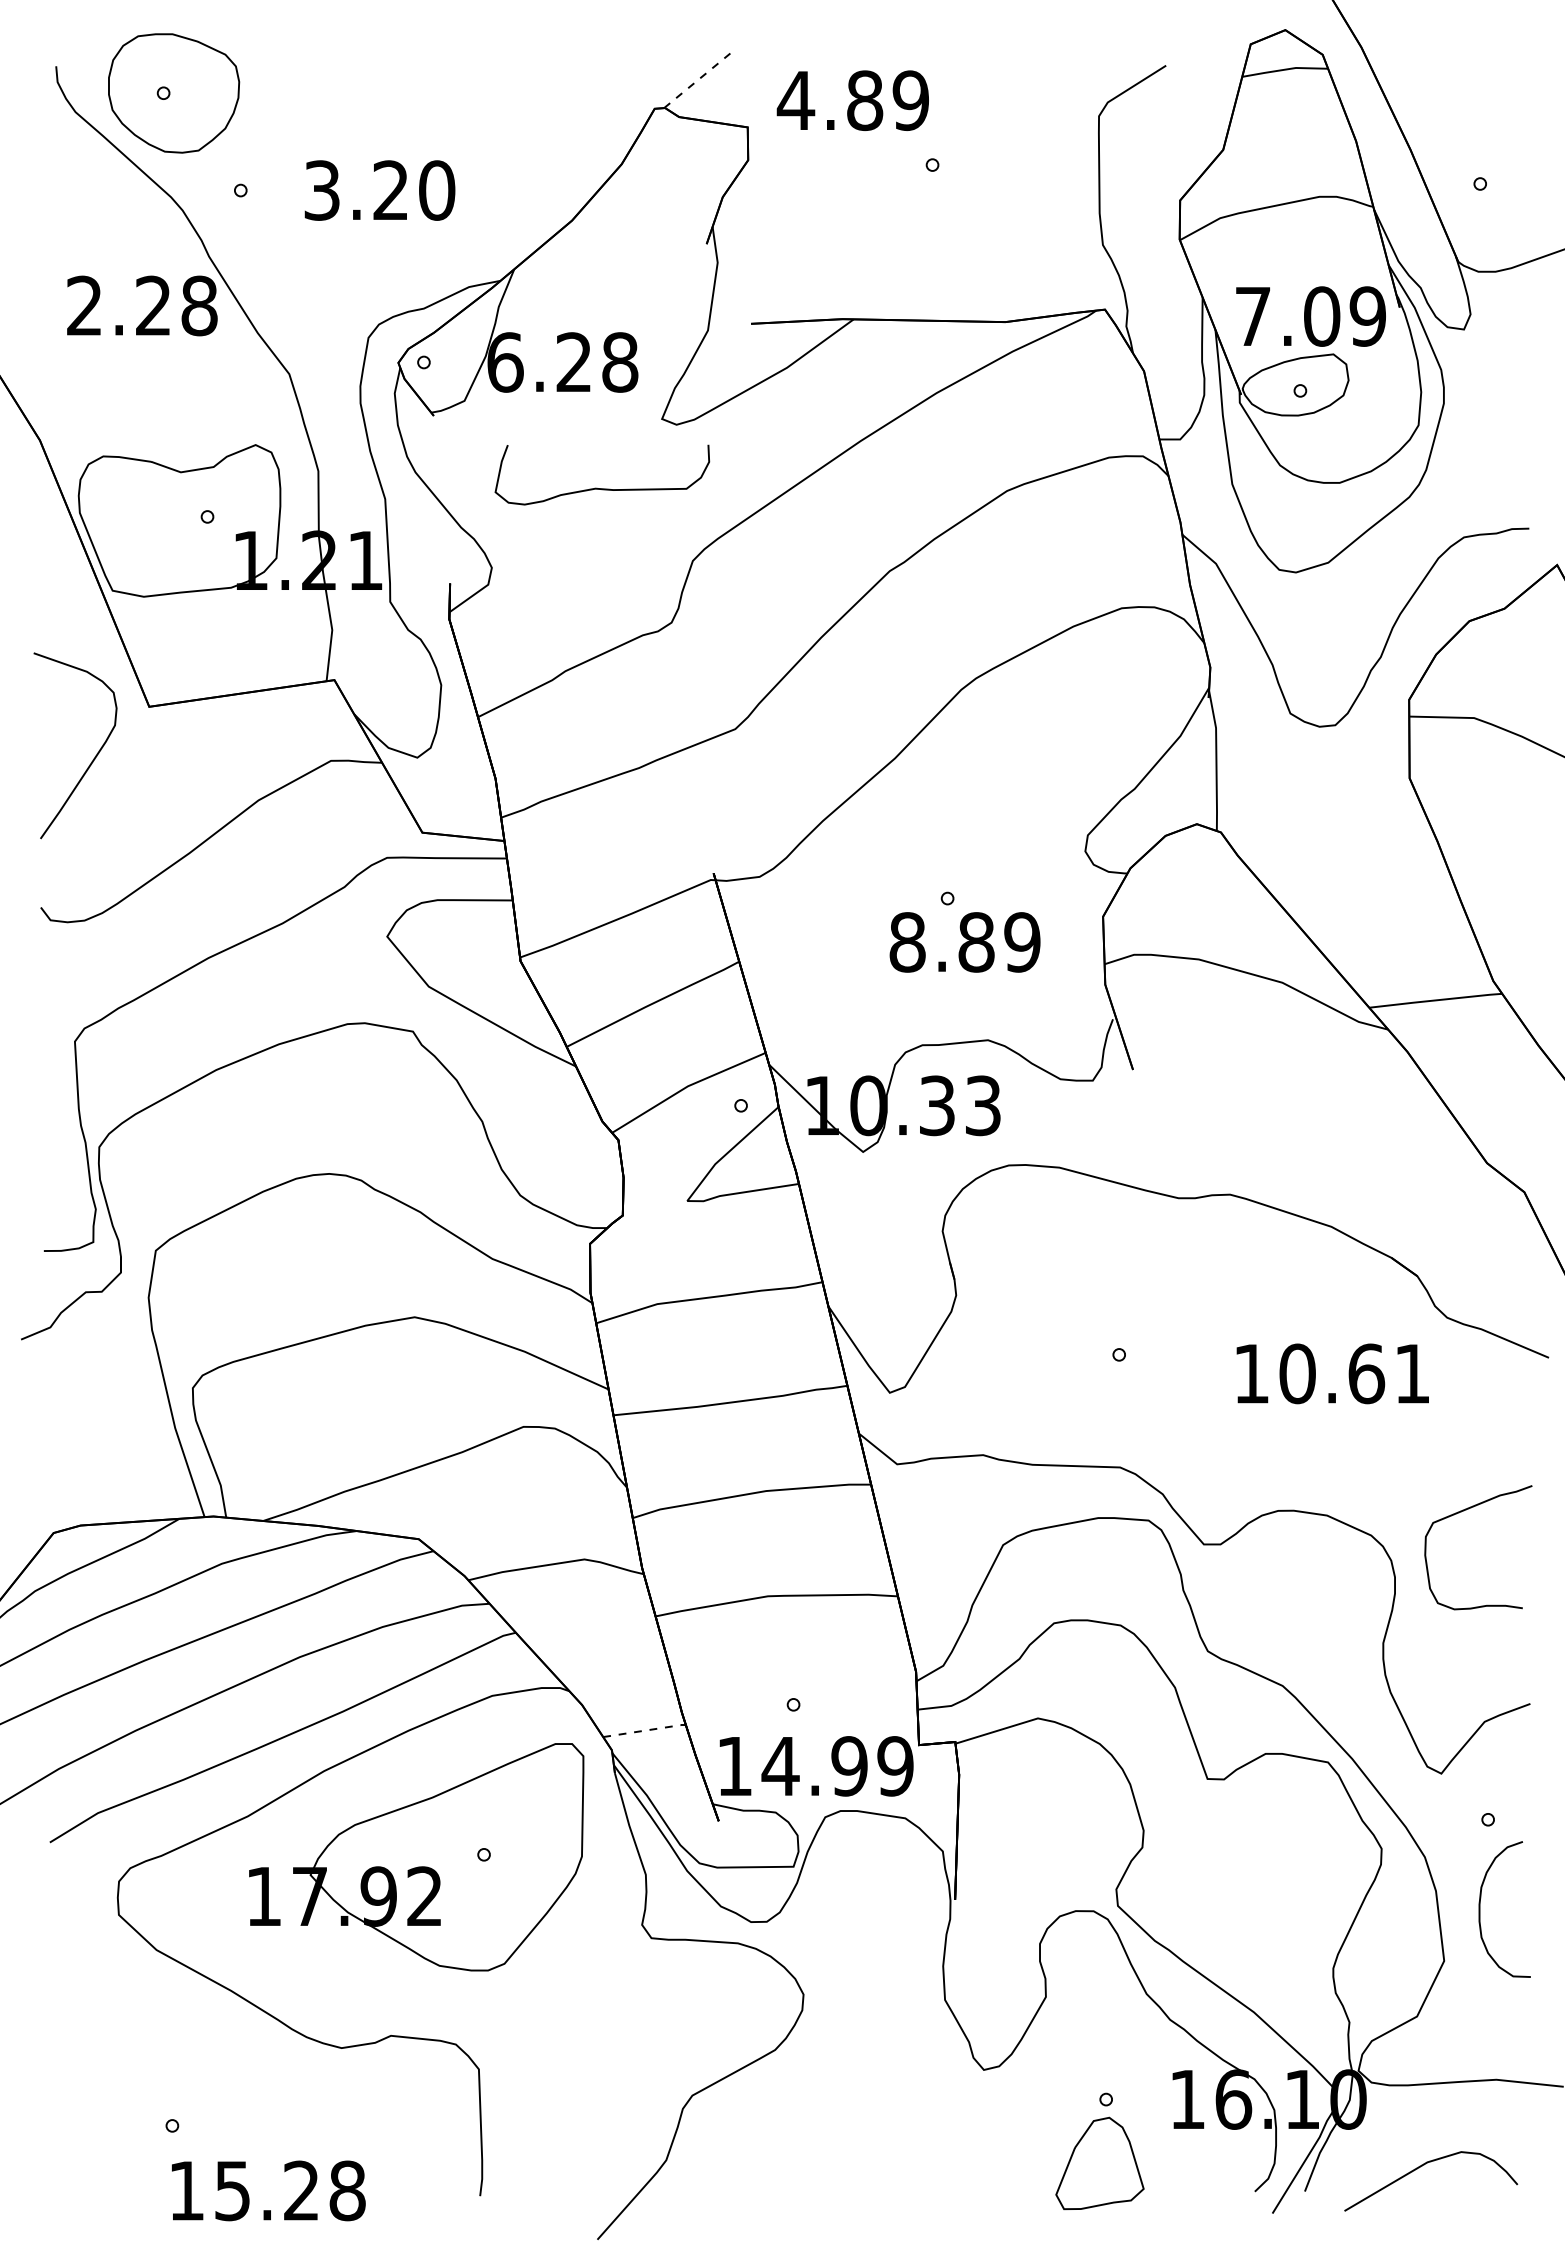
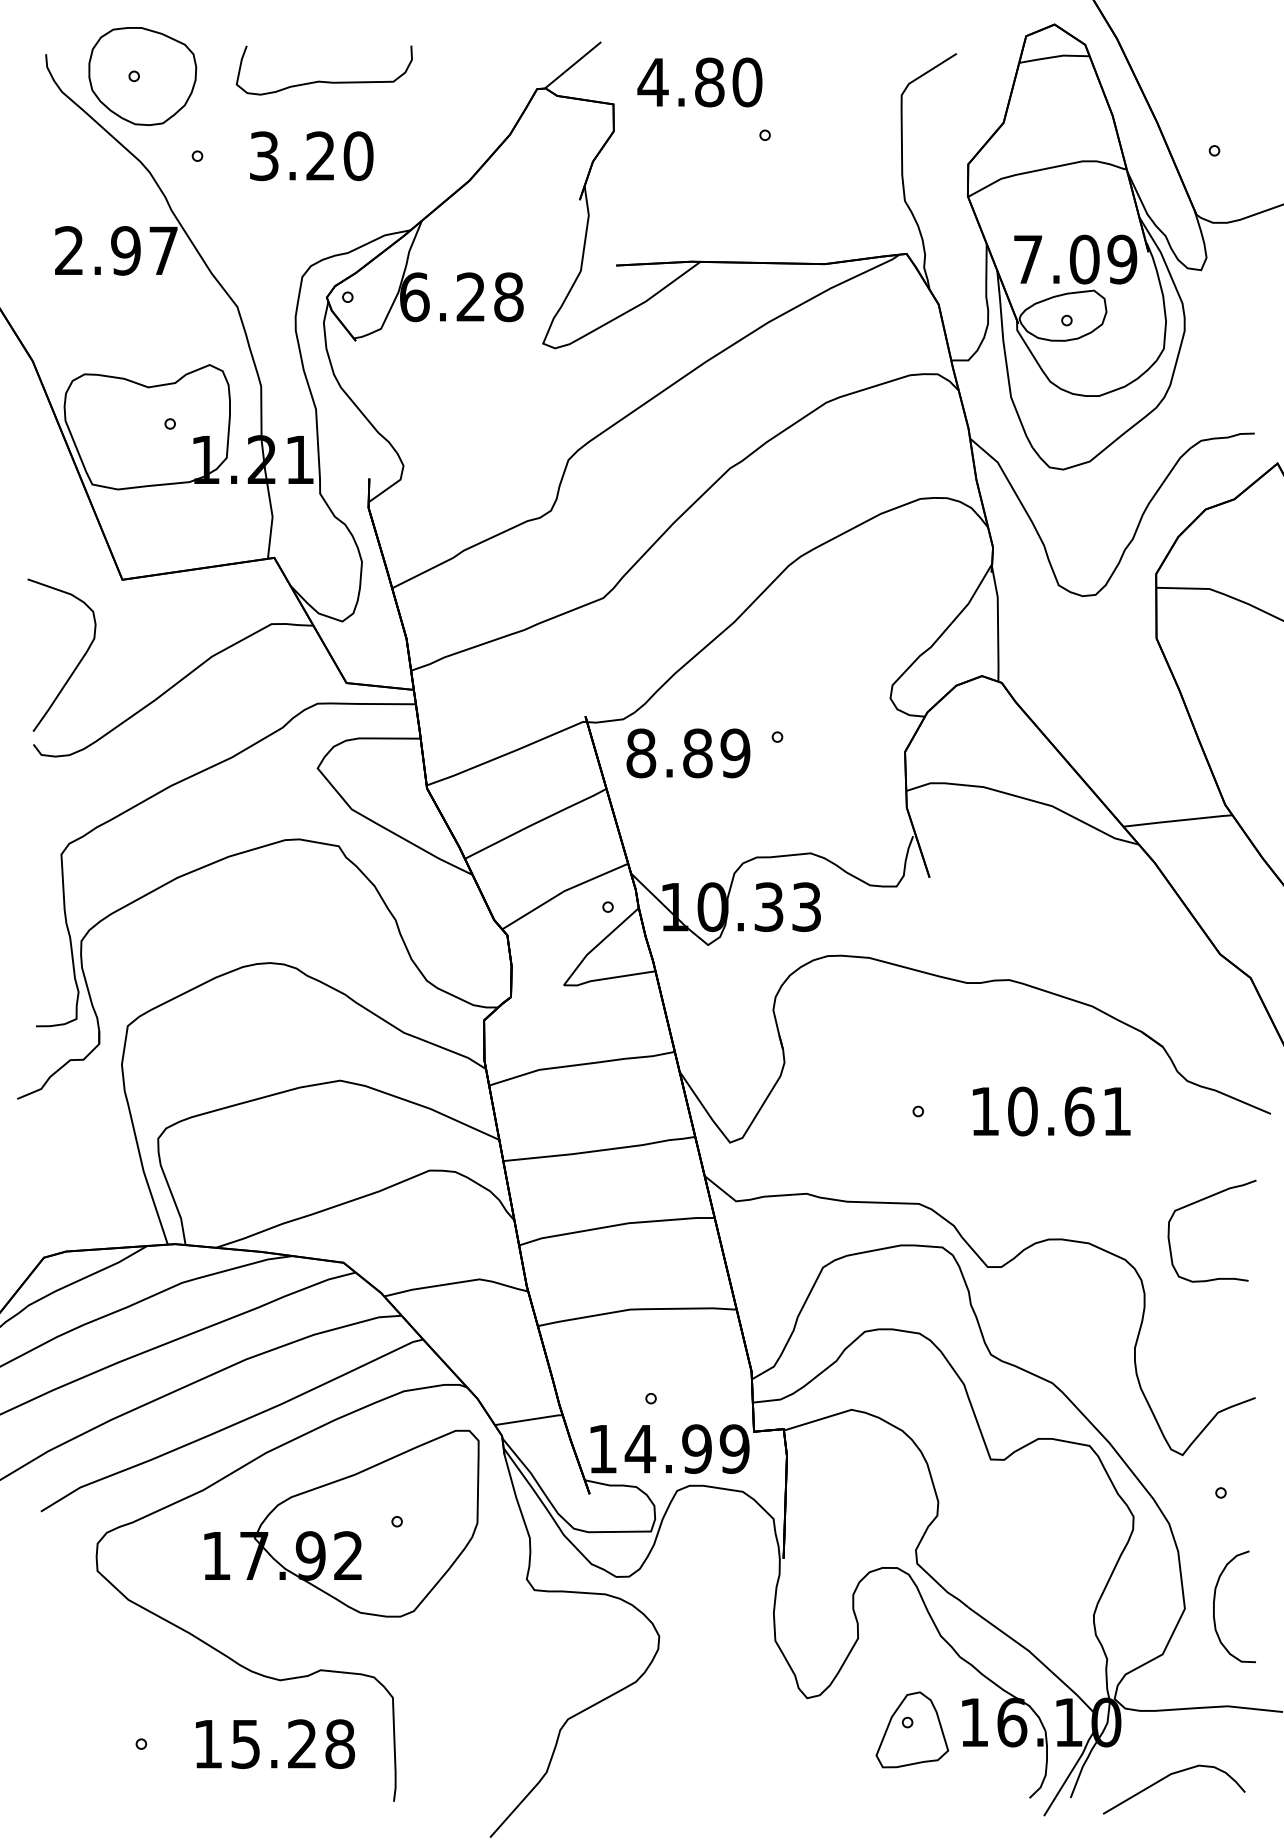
line: (698, 79) -> (573, 65), dashed -> solid
text: (910, 100) -> (747, 82), 4.89 -> 4.80
text: (176, 305) -> (144, 250), 2.28 -> 2.97
curve: (597, 487) -> (320, 80), moved
curve: (93, 758) -> (76, 665), moved
text: (964, 942) -> (687, 753), moved
text: (1332, 1373) -> (1051, 1111), moved
curve: (1466, 1510) -> (1202, 1200), moved
line: (645, 1730) -> (529, 1419), dashed -> solid
curve: (1480, 1909) -> (1214, 1606), moved
part: (1099, 2163) -> (911, 1729), moved
text: (268, 2190) -> (275, 1743), moved

